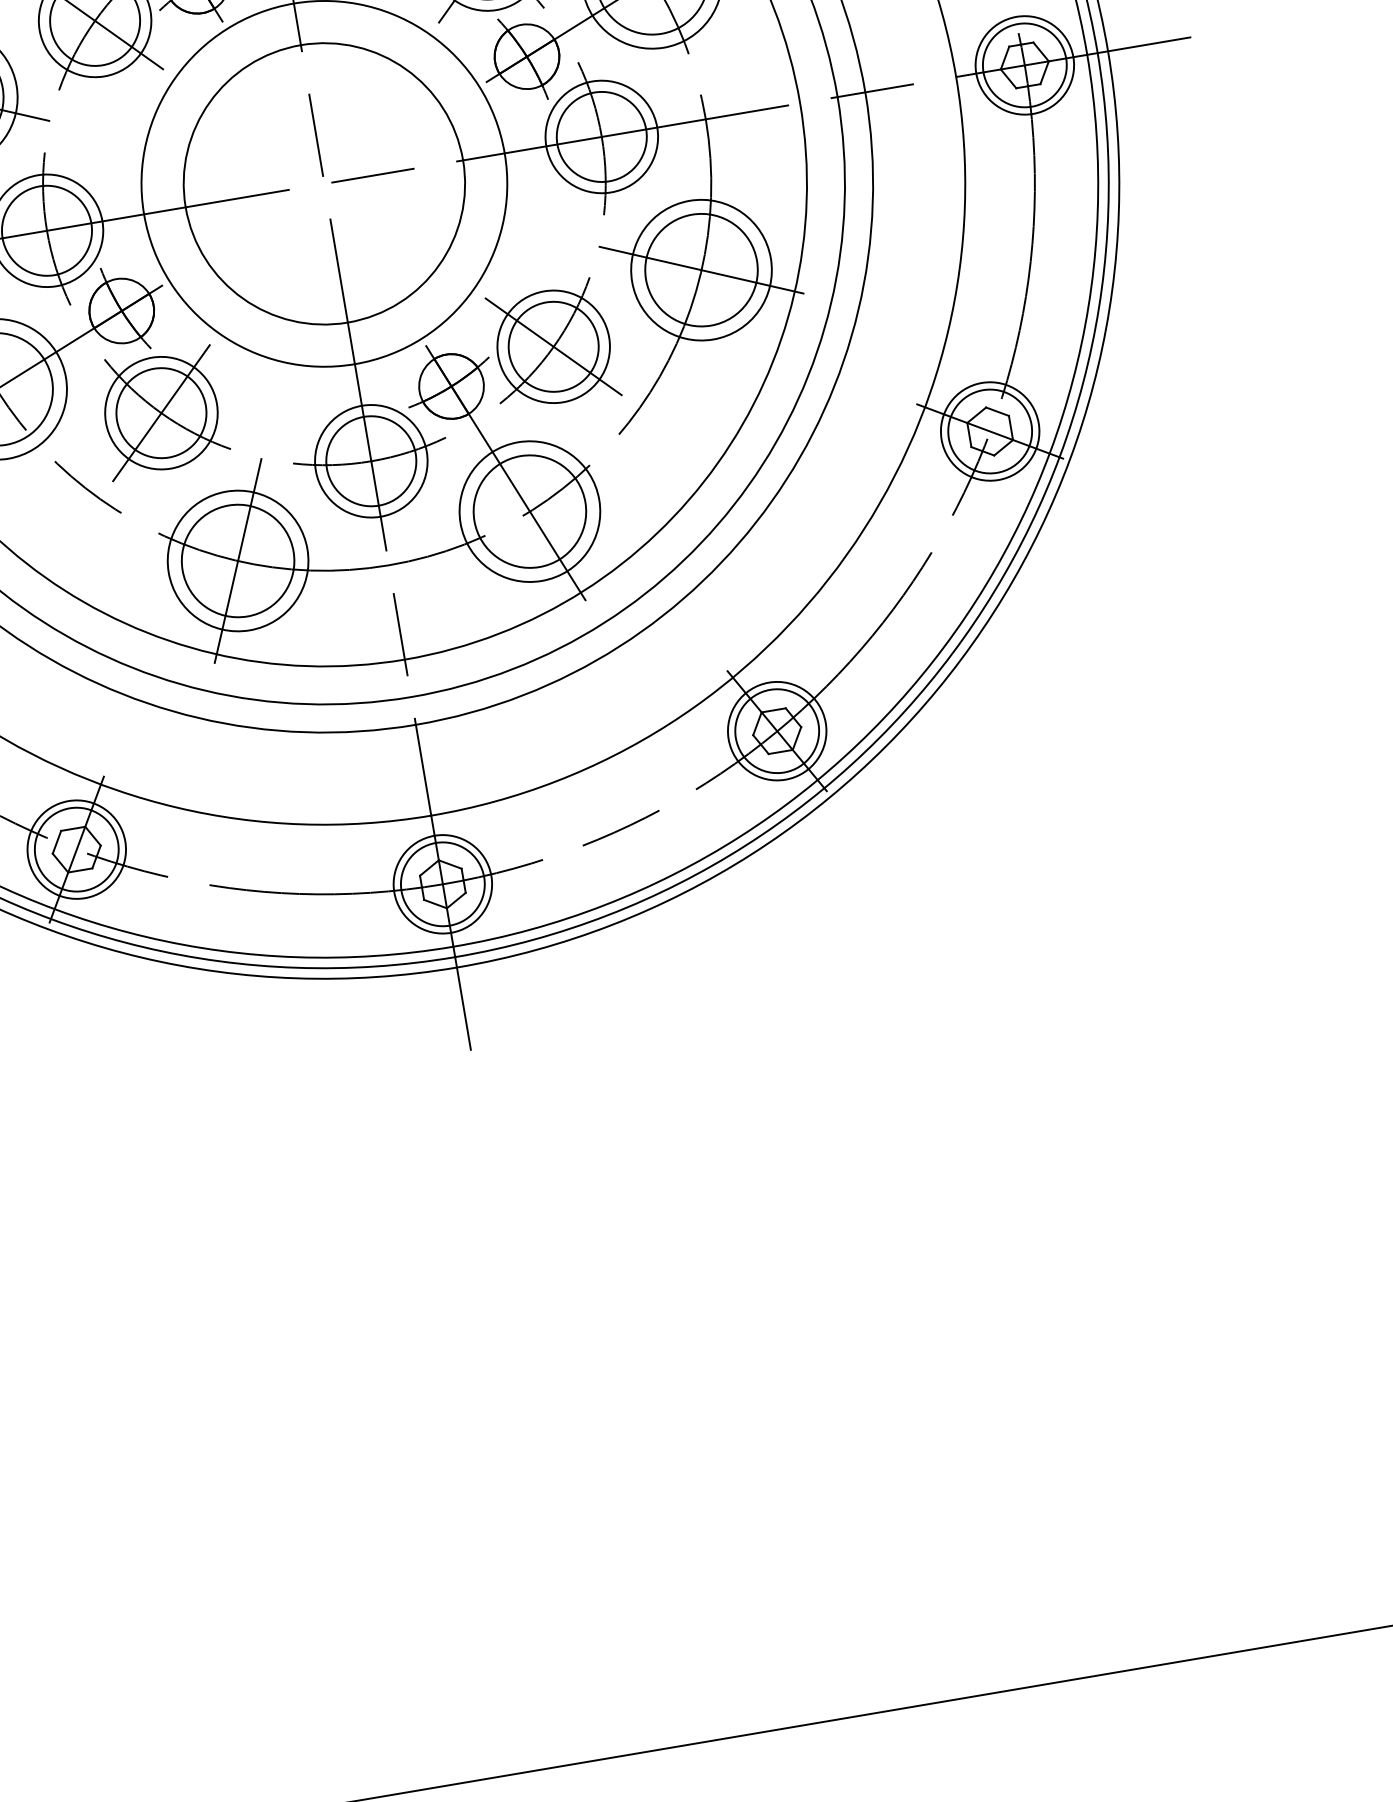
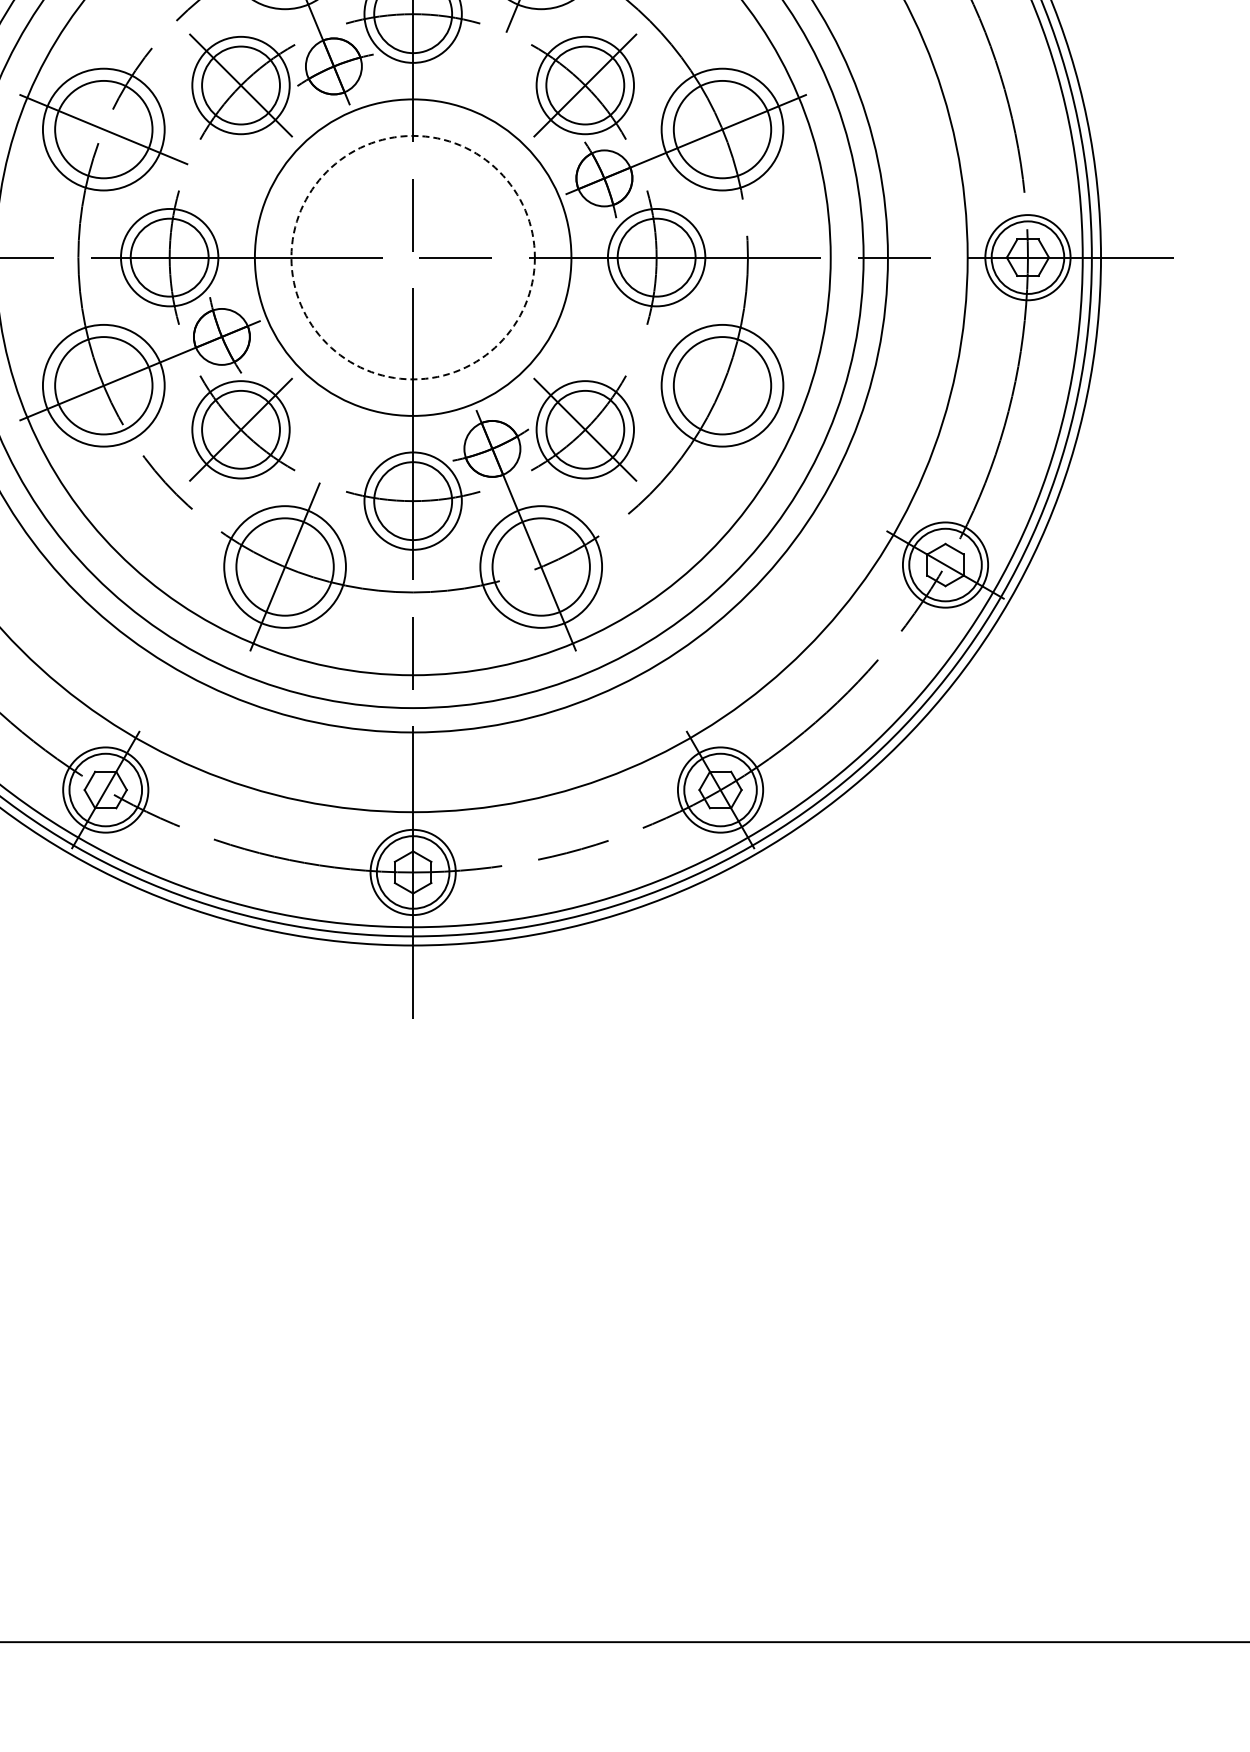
circle: (323, 183) -> (412, 257), solid -> dashed
line: (701, 269) -> (722, 385), removed

